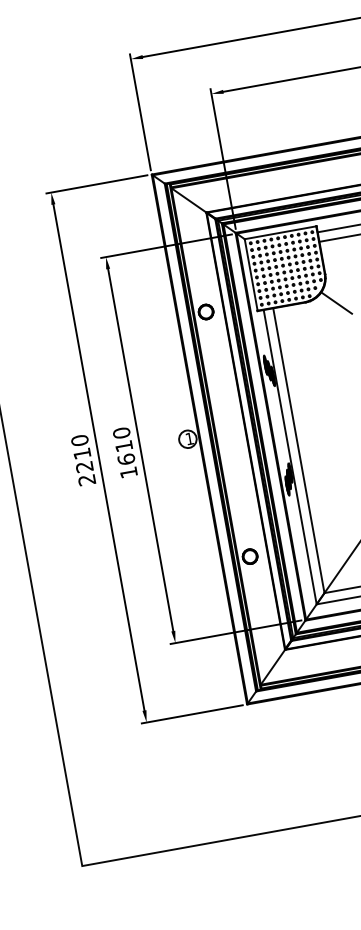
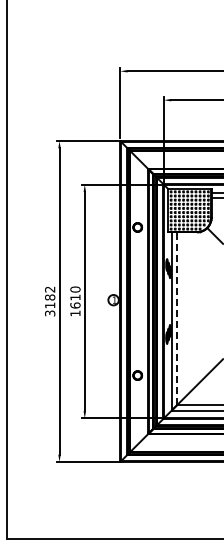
line: (298, 450) -> (177, 318), solid -> dashed
text: (84, 460) -> (50, 301), 2210 -> 3182

